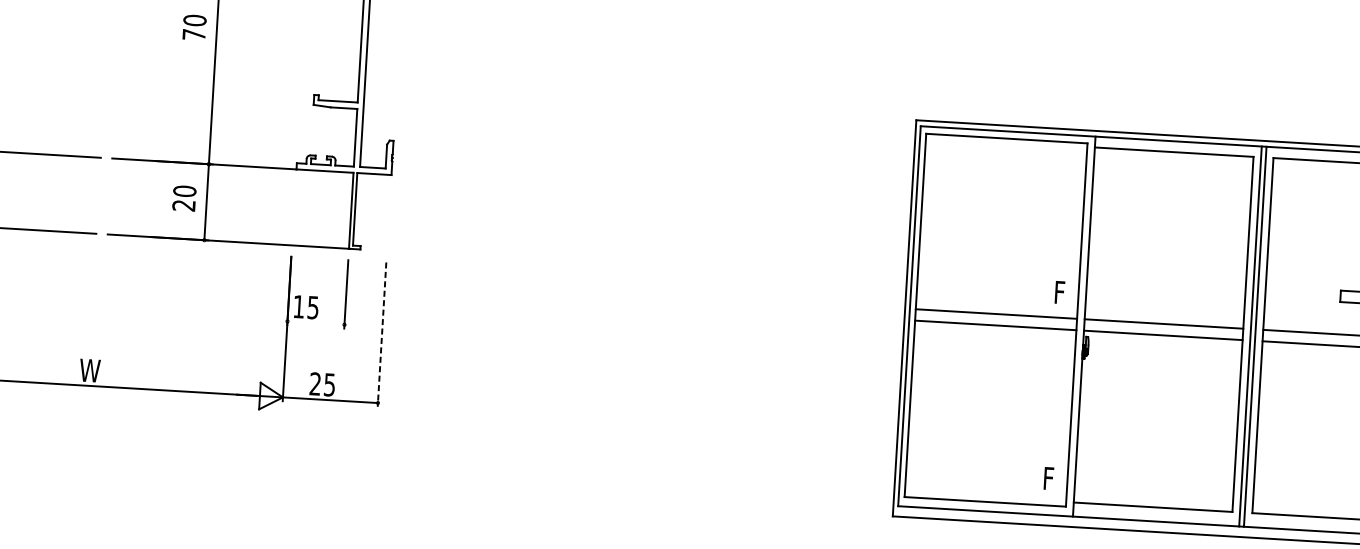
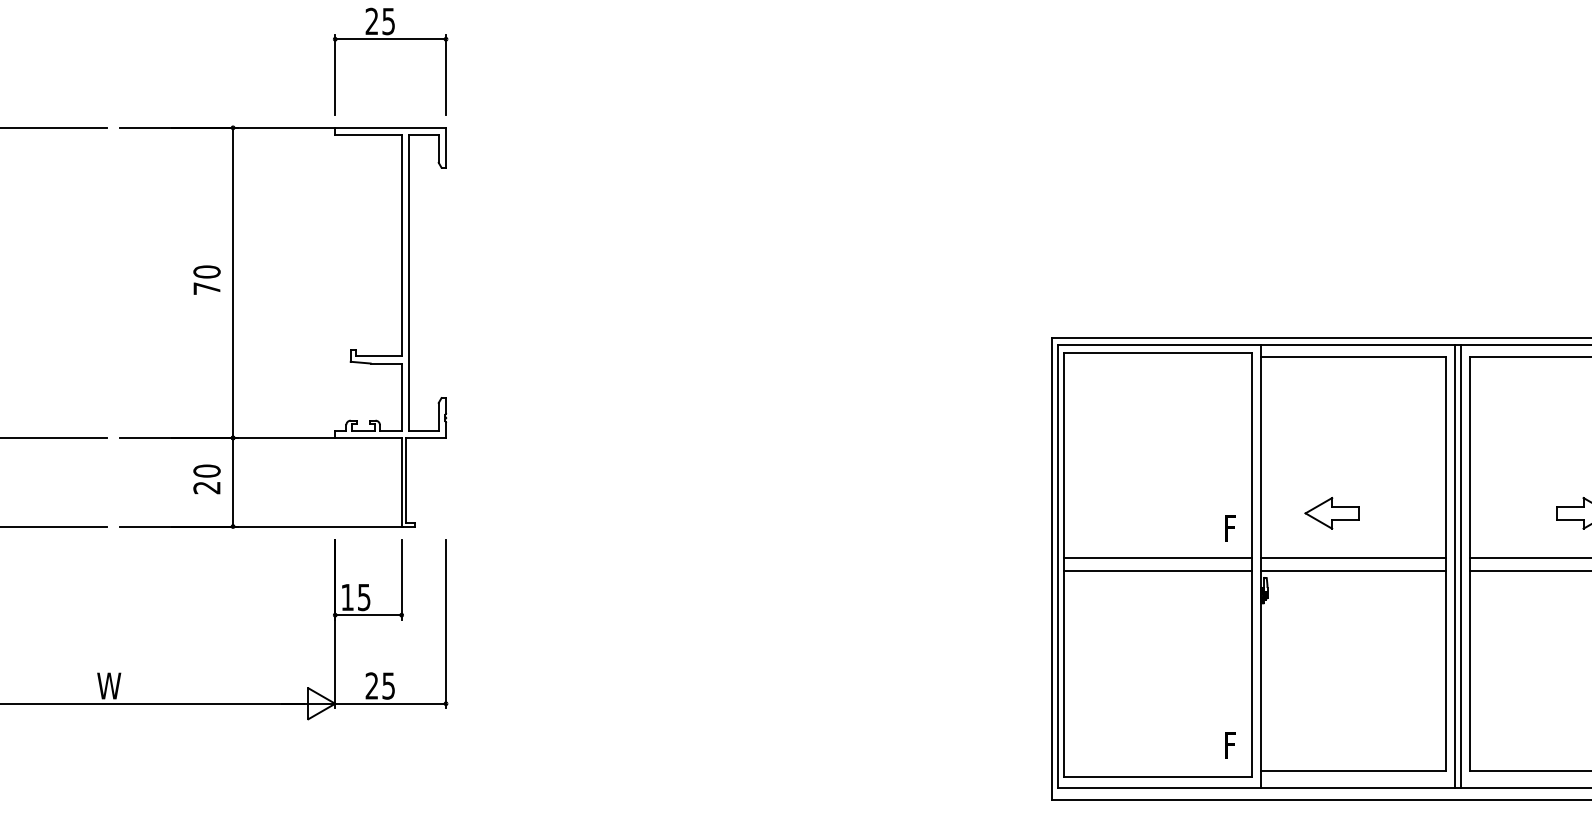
part: (1147, 284) -> (1331, 513), added
line: (316, 323) -> (368, 615), added
line: (381, 335) -> (445, 624), dashed -> solid

